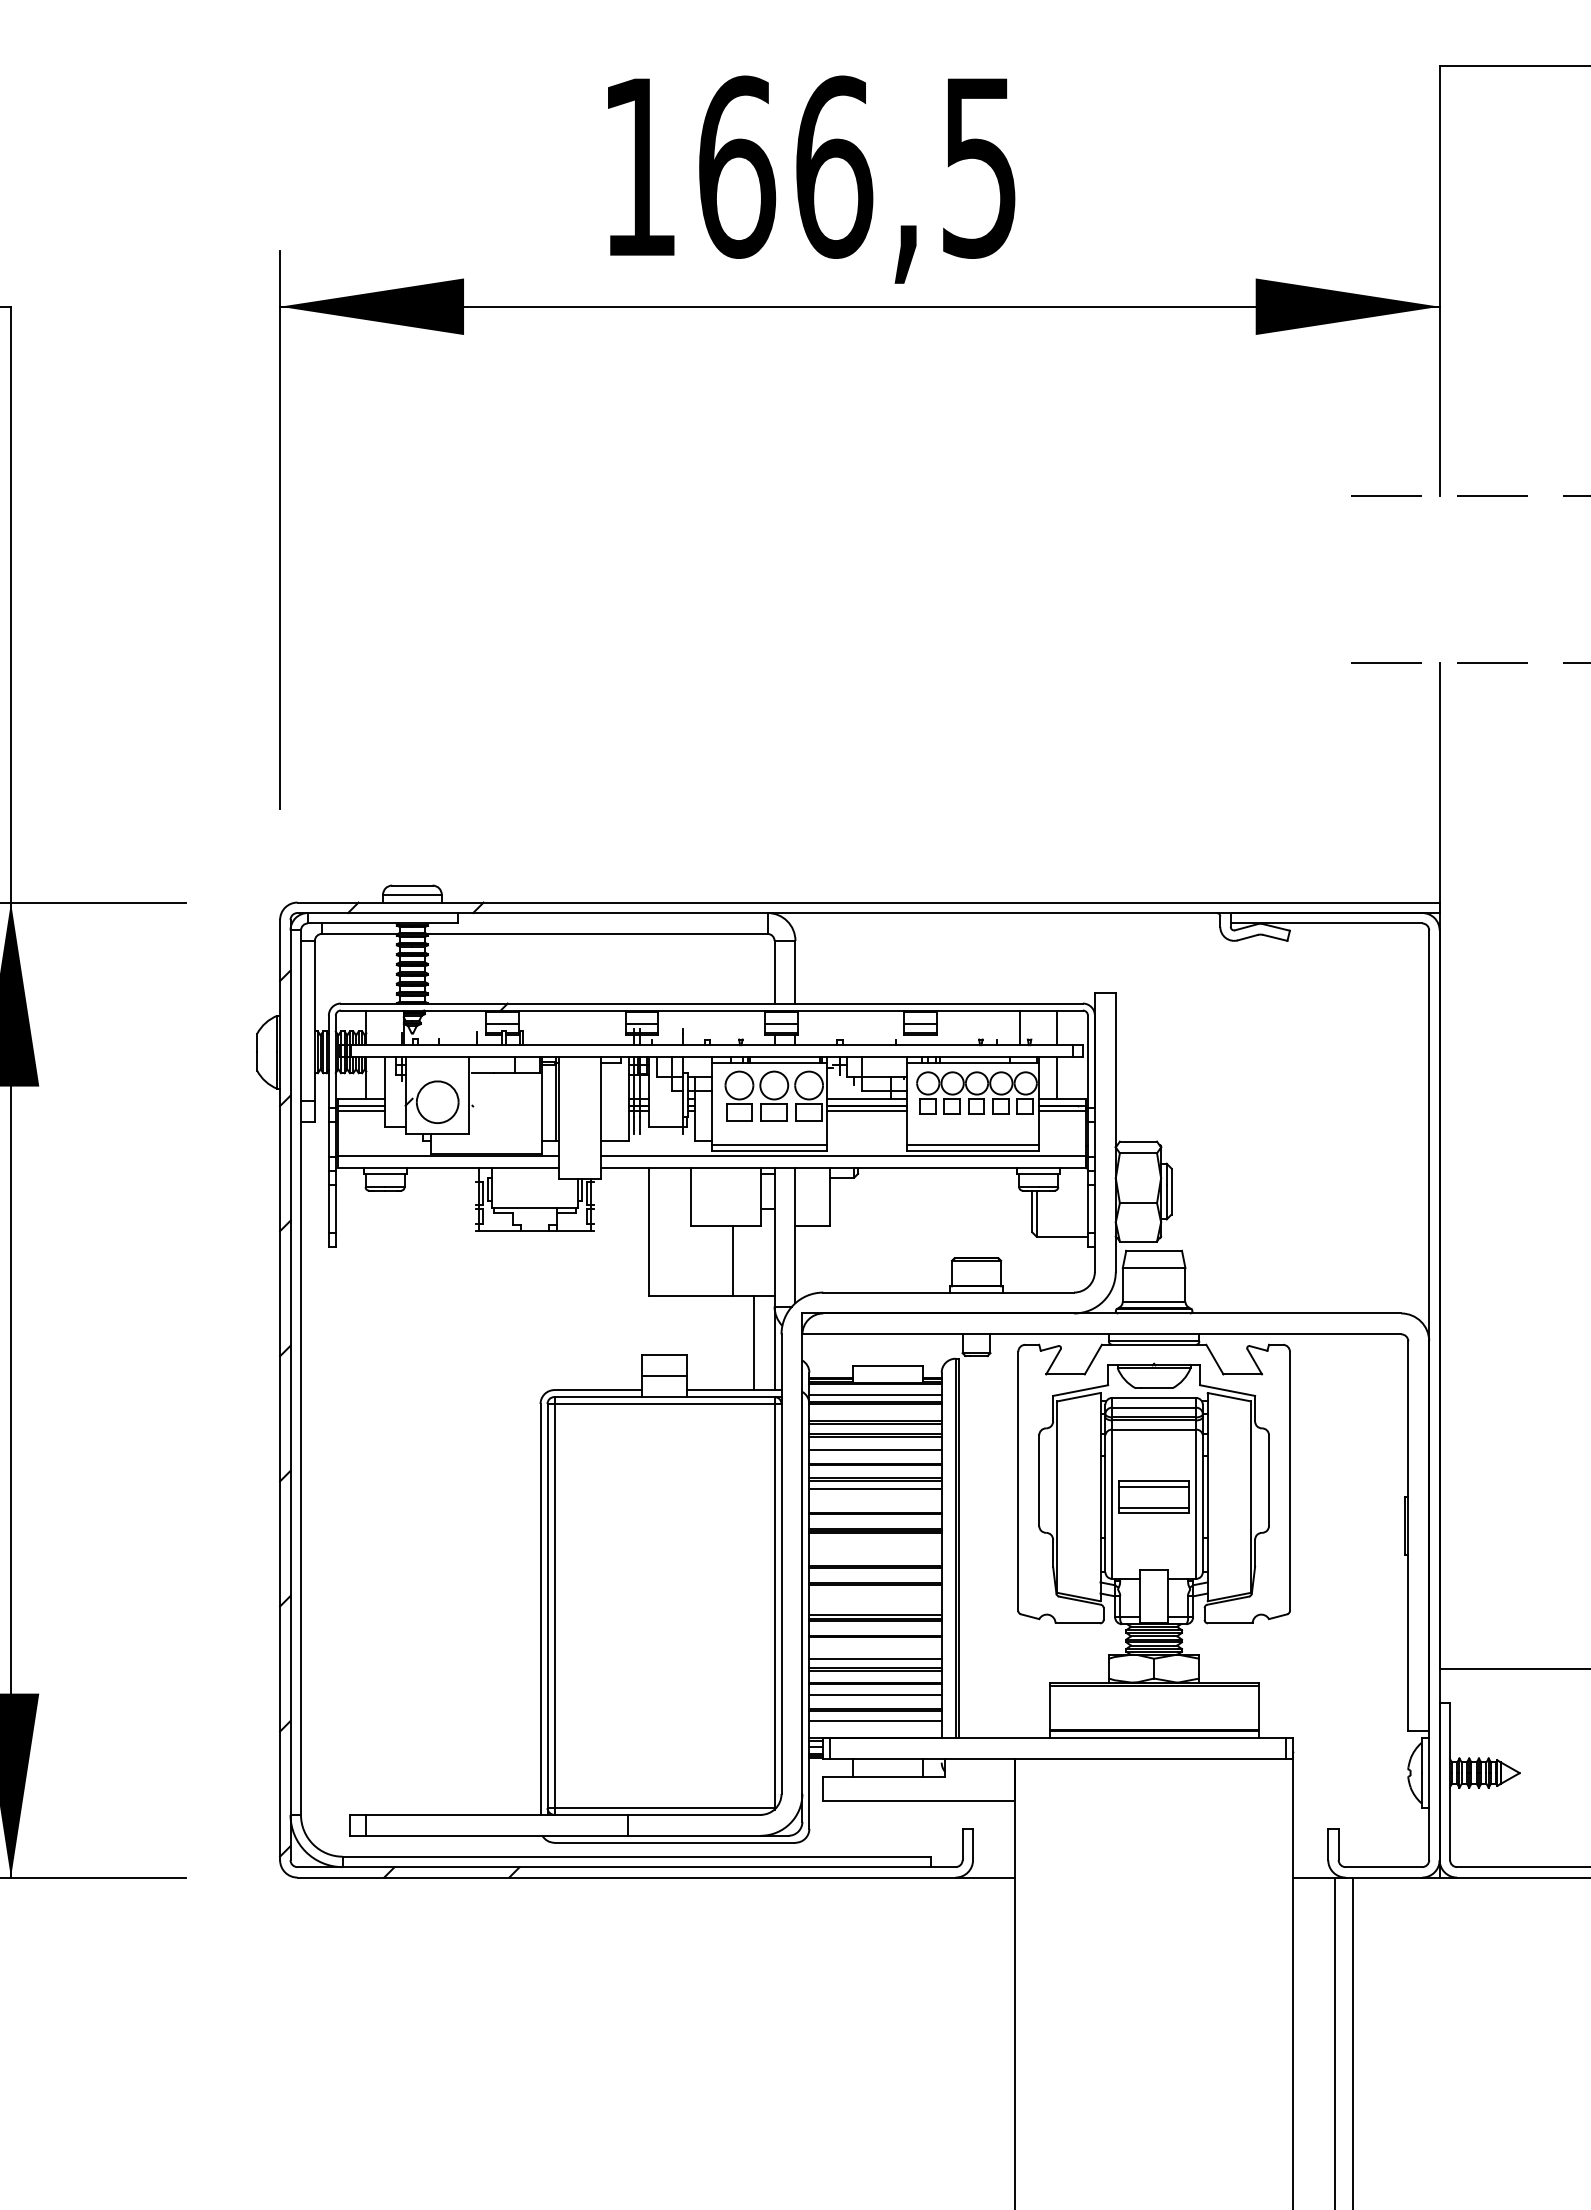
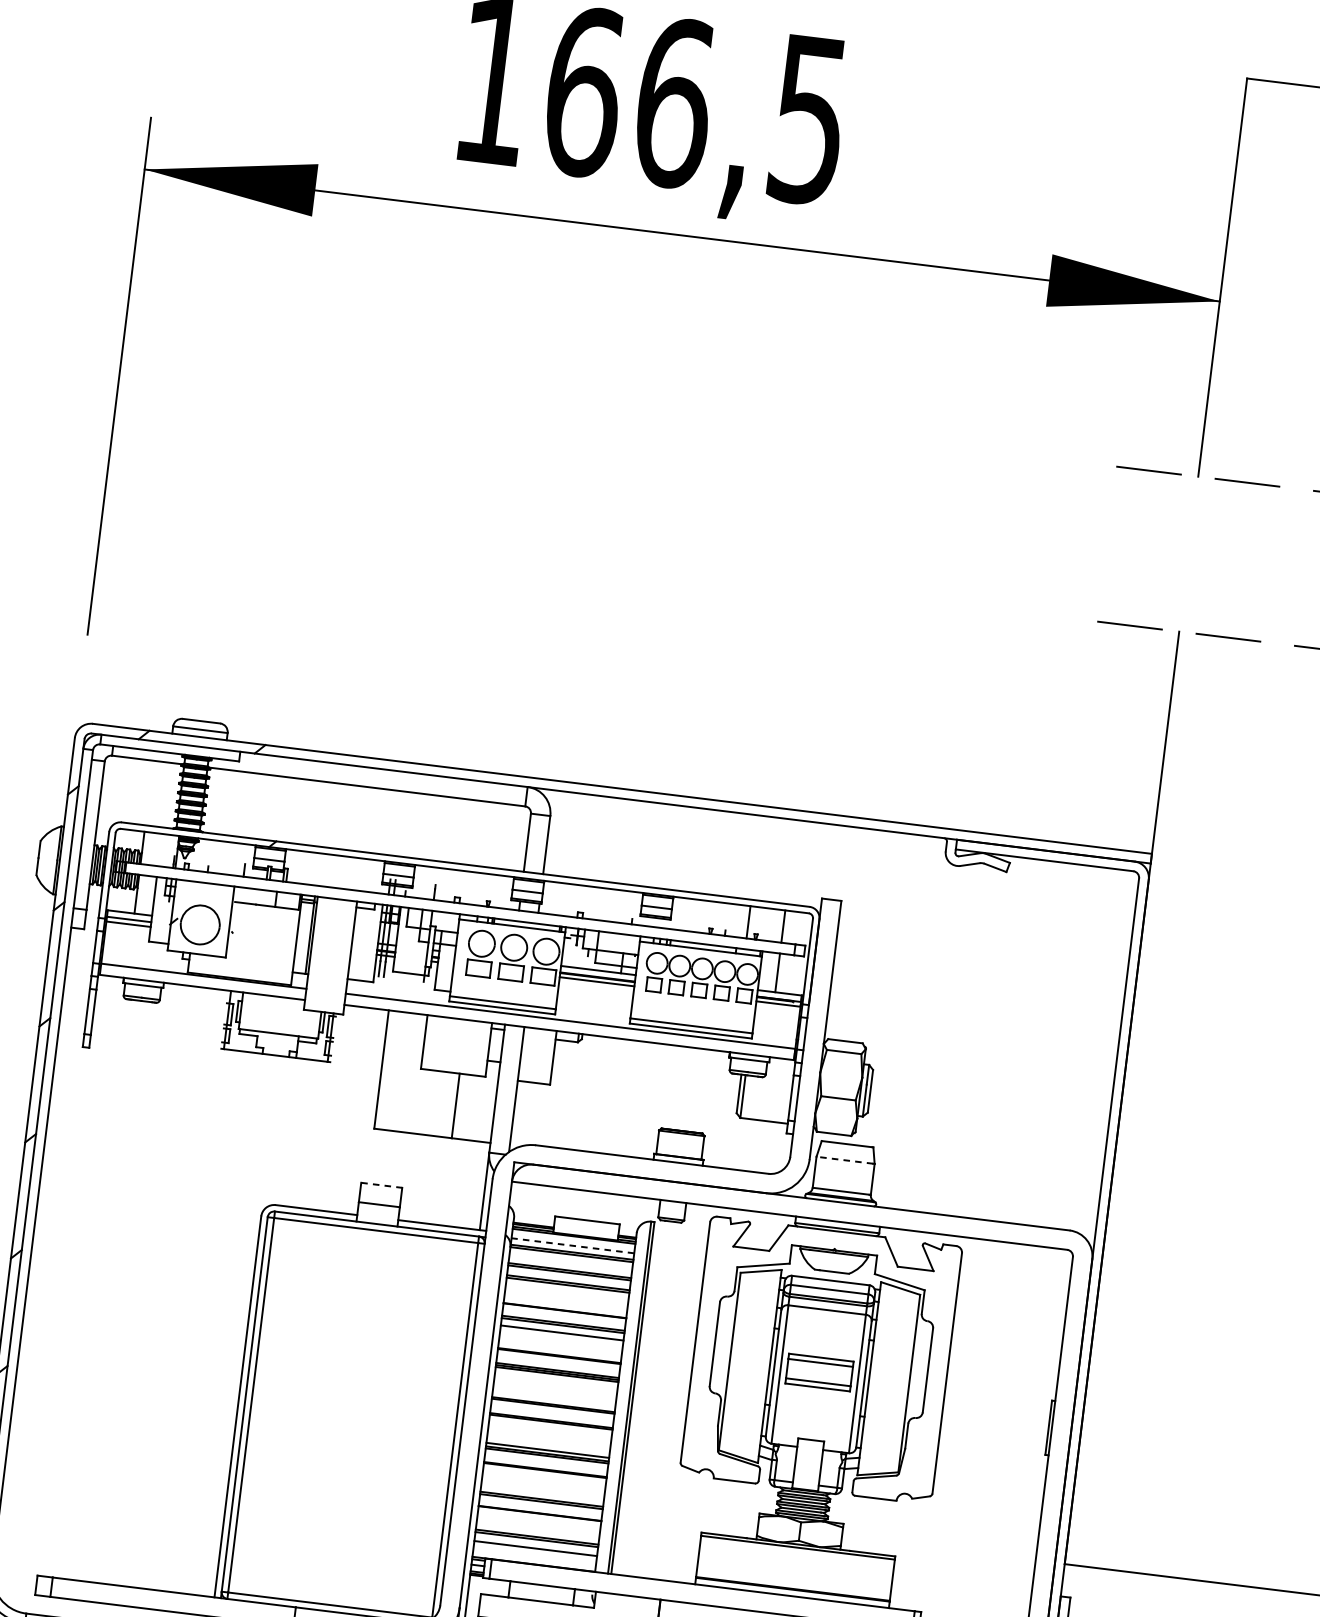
line: (1153, 1268) -> (844, 1160), solid -> dashed
line: (753, 1343) -> (465, 1184), removed
line: (665, 1355) -> (382, 1185), solid -> dashed
line: (875, 1394) -> (572, 1245), solid -> dashed
line: (875, 1450) -> (566, 1297), removed
line: (875, 1658) -> (542, 1490), removed
line: (875, 1694) -> (538, 1523), removed

